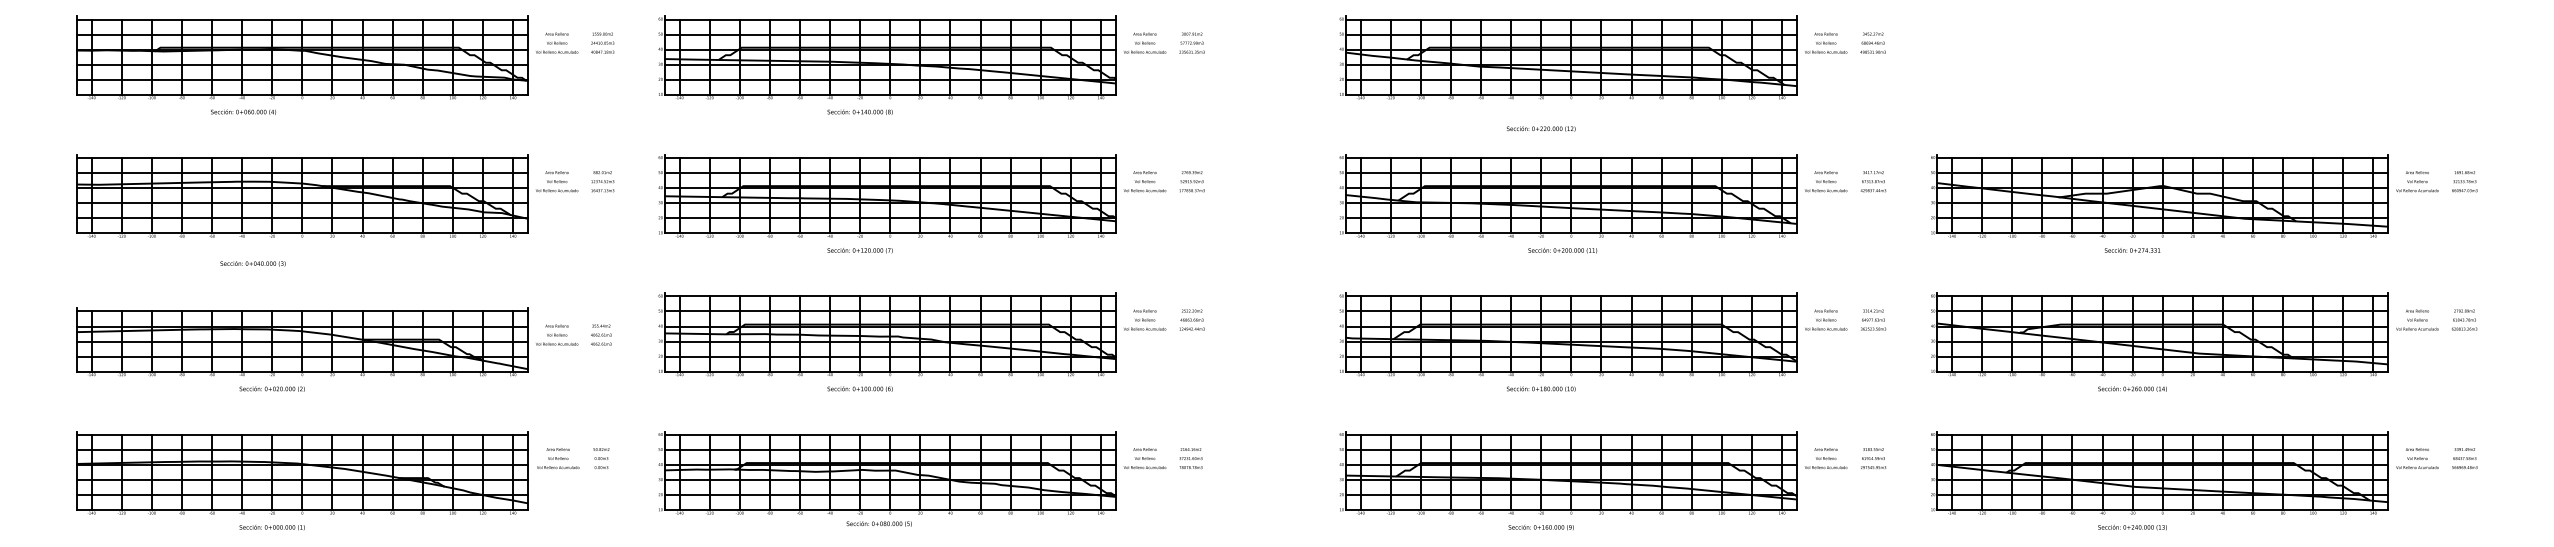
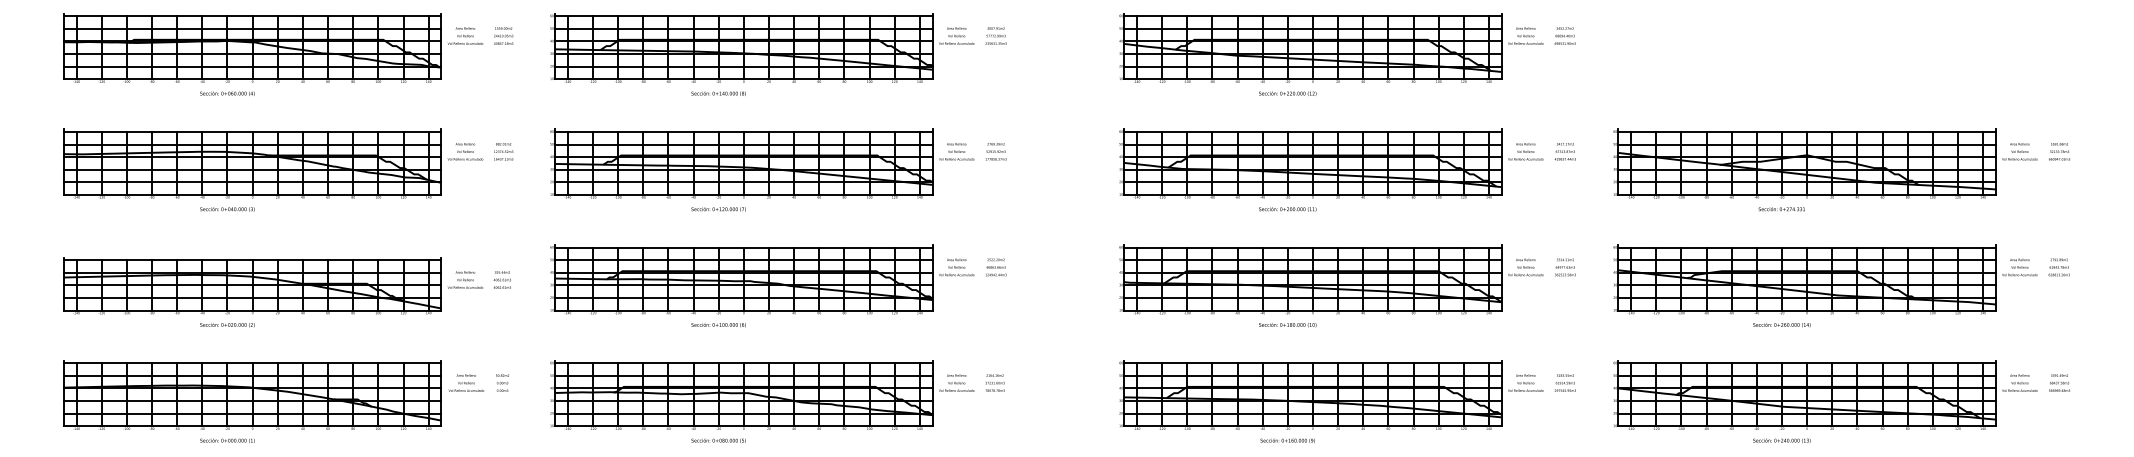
text: (243, 111) -> (227, 93), moved
text: (1540, 128) -> (1287, 93), moved
text: (1562, 250) -> (1287, 209), moved
text: (253, 263) -> (227, 209), moved
text: (879, 523) -> (718, 440), moved

